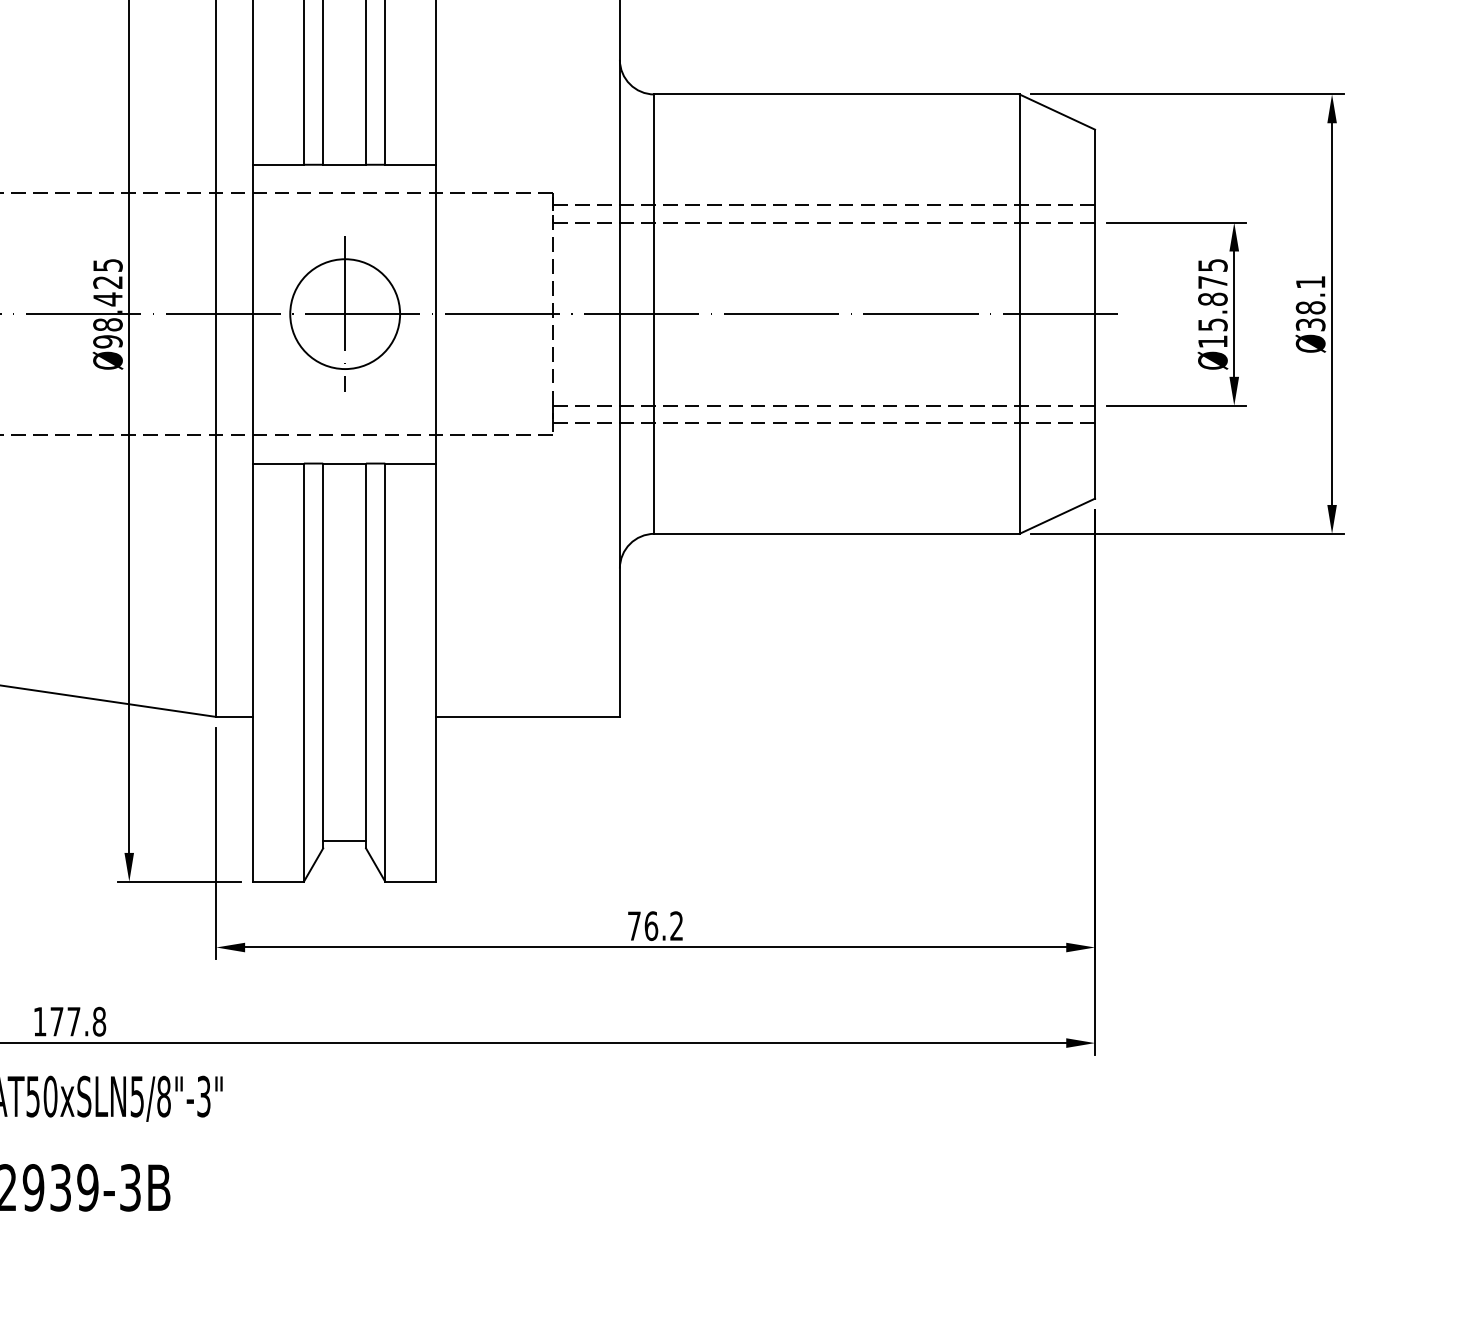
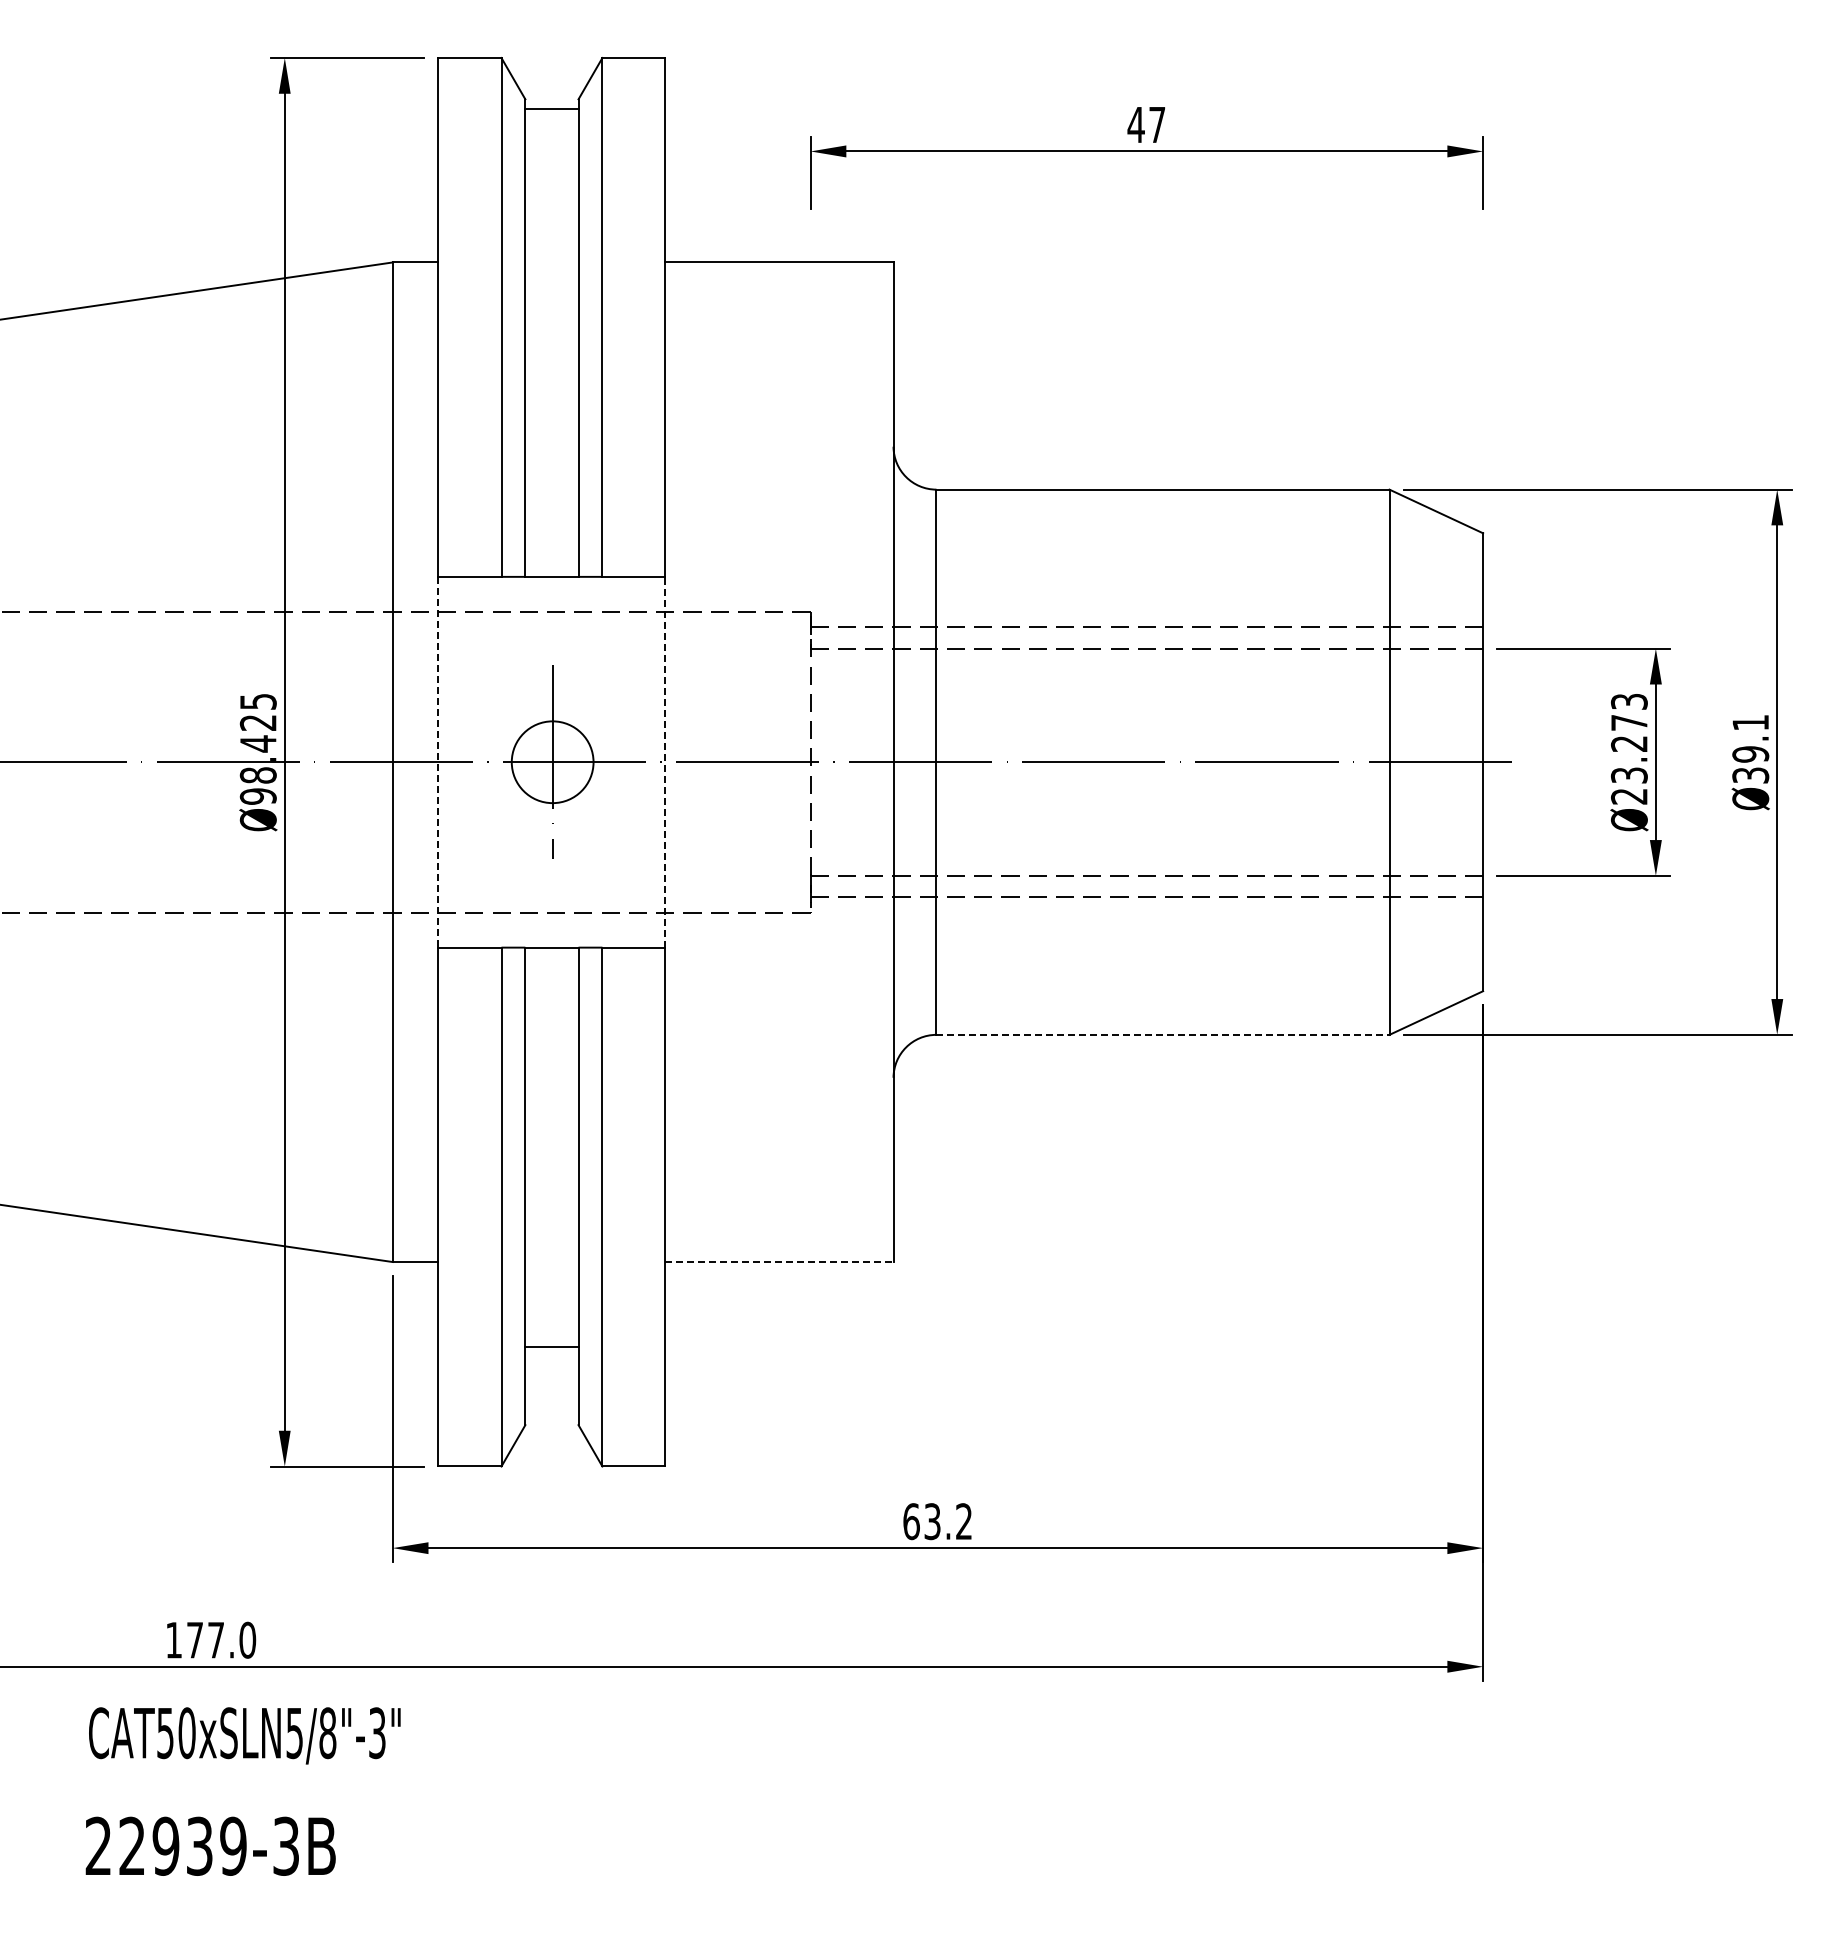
text: (1212, 303) -> (1628, 749), Ø15.875 -> Ø23.273
text: (1310, 307) -> (1750, 754), Ø38.1 -> Ø39.1
line: (436, 313) -> (665, 761), solid -> dashed
line: (253, 314) -> (438, 762), solid -> dashed
circle: (345, 314) -> (552, 762), size x0.6
line: (836, 533) -> (1162, 1034), solid -> dashed
line: (527, 717) -> (779, 1262), solid -> dashed
line: (344, 840) -> (551, 1347), moved
text: (643, 926) -> (922, 1521), 76.2 -> 63.2
text: (99, 1021) -> (247, 1640), 177.8 -> 177.0

